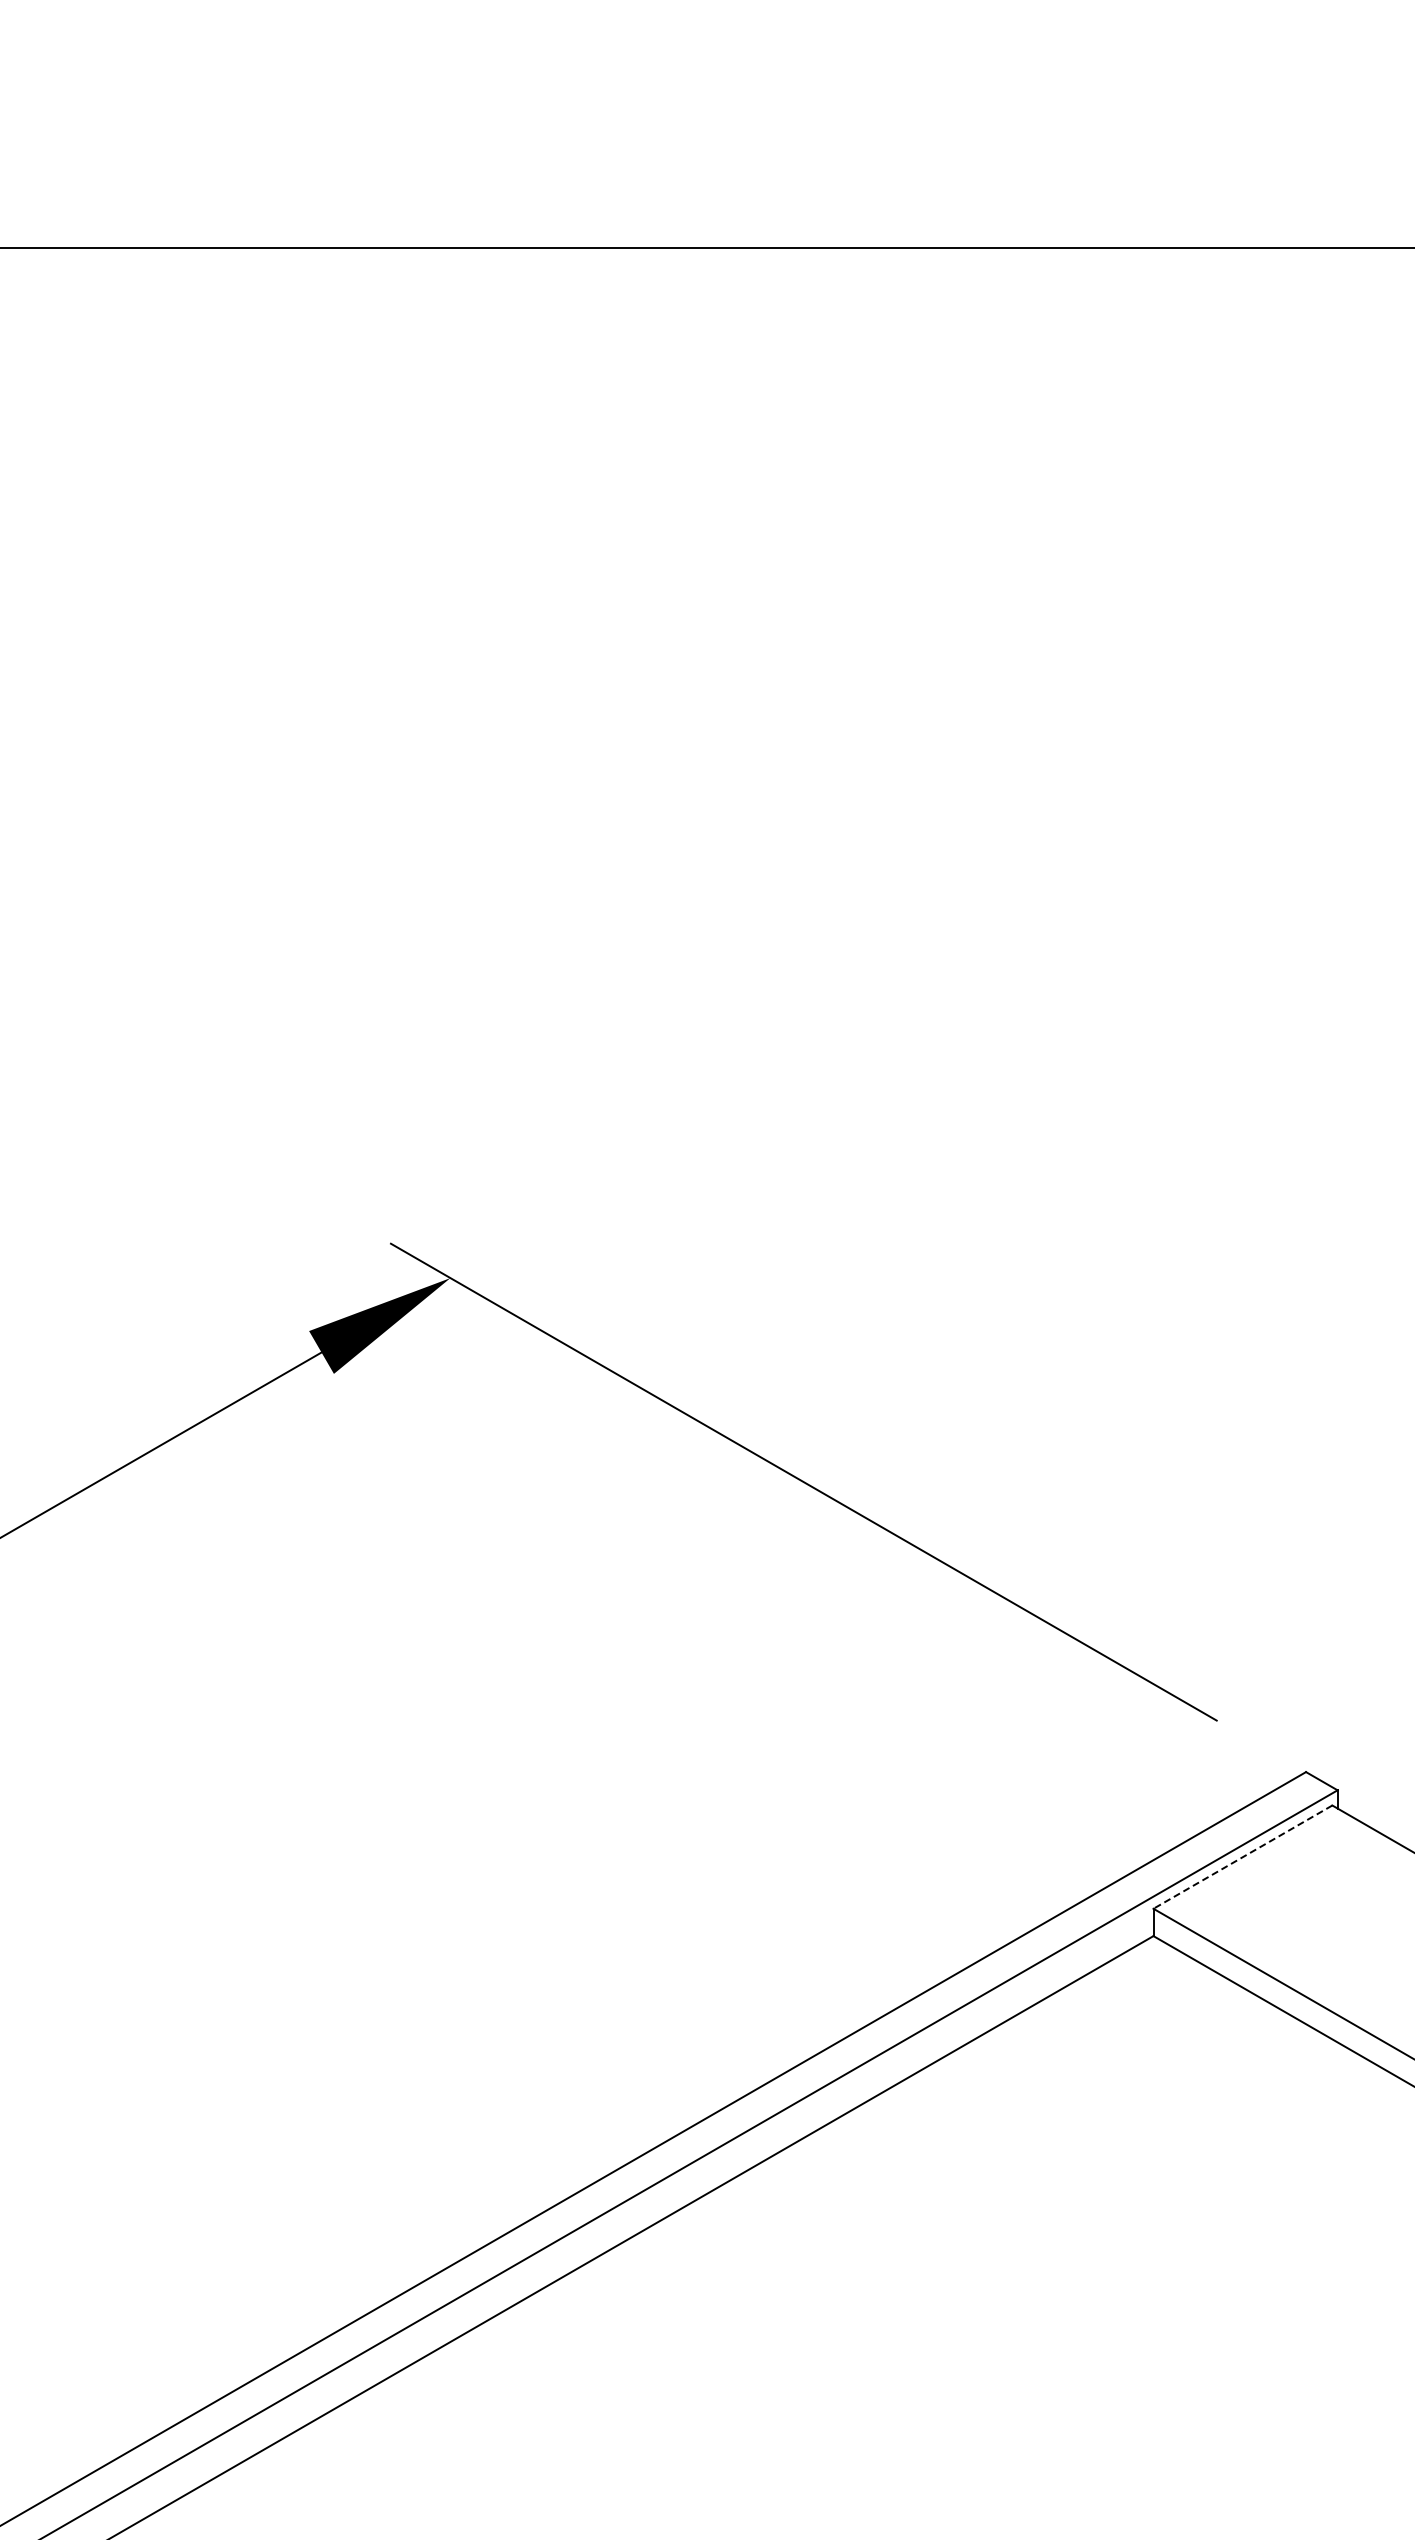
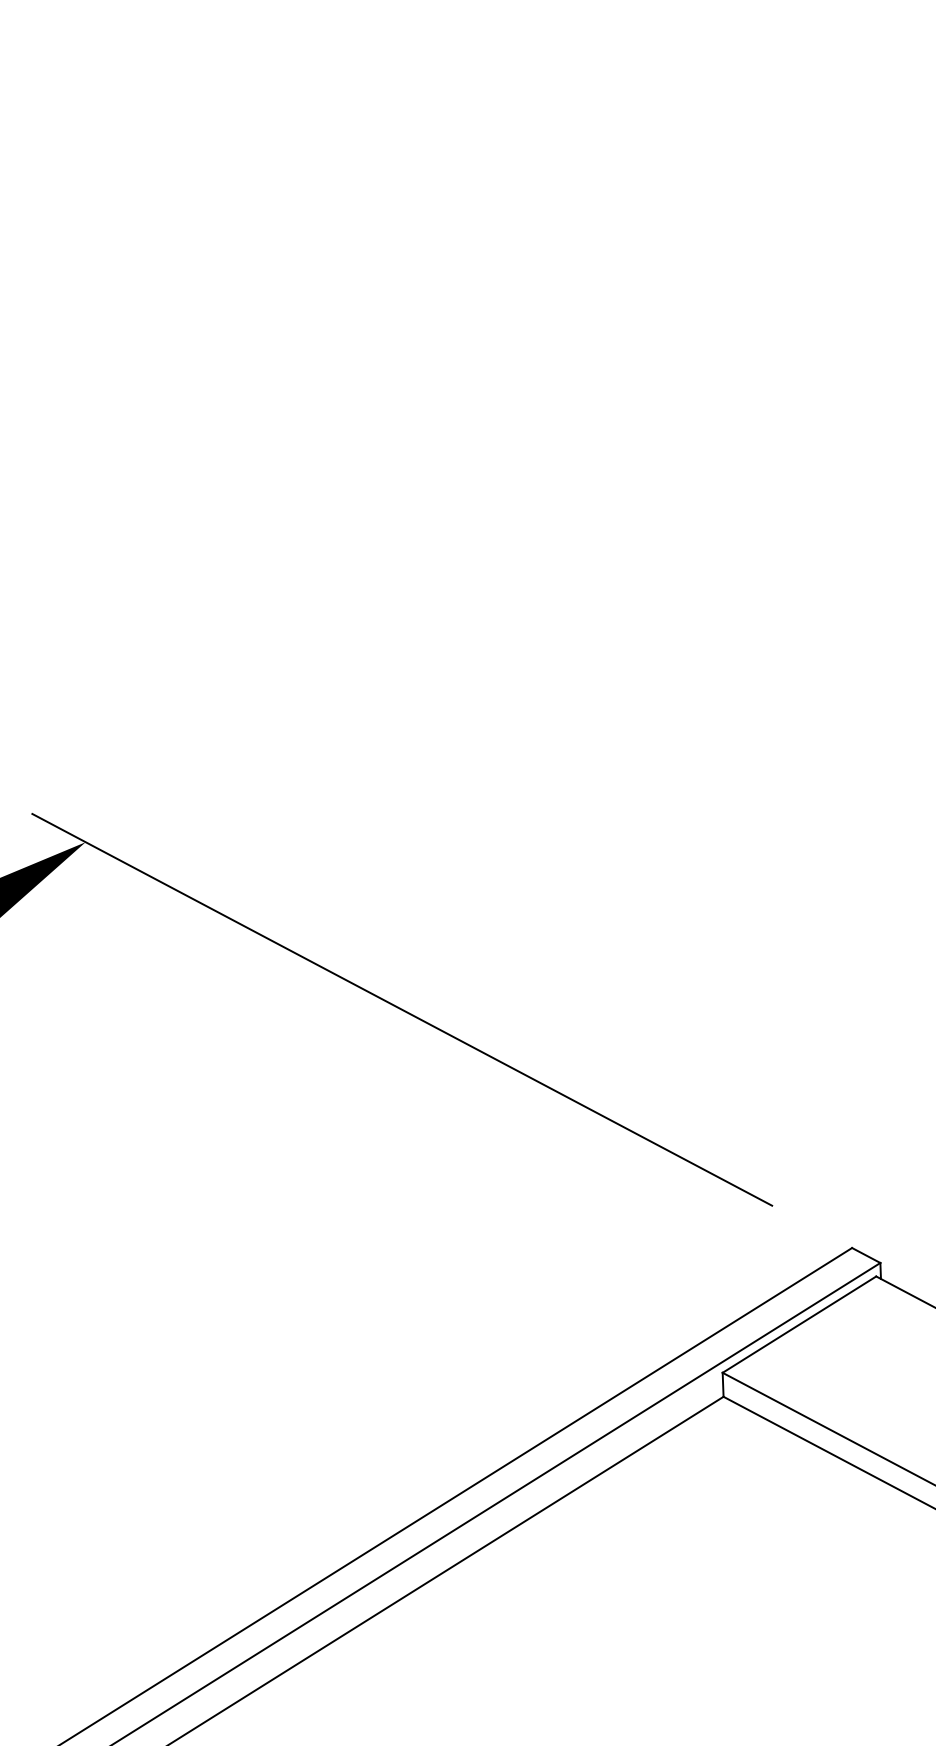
line: (1242, 1857) -> (799, 1324), dashed -> solid

